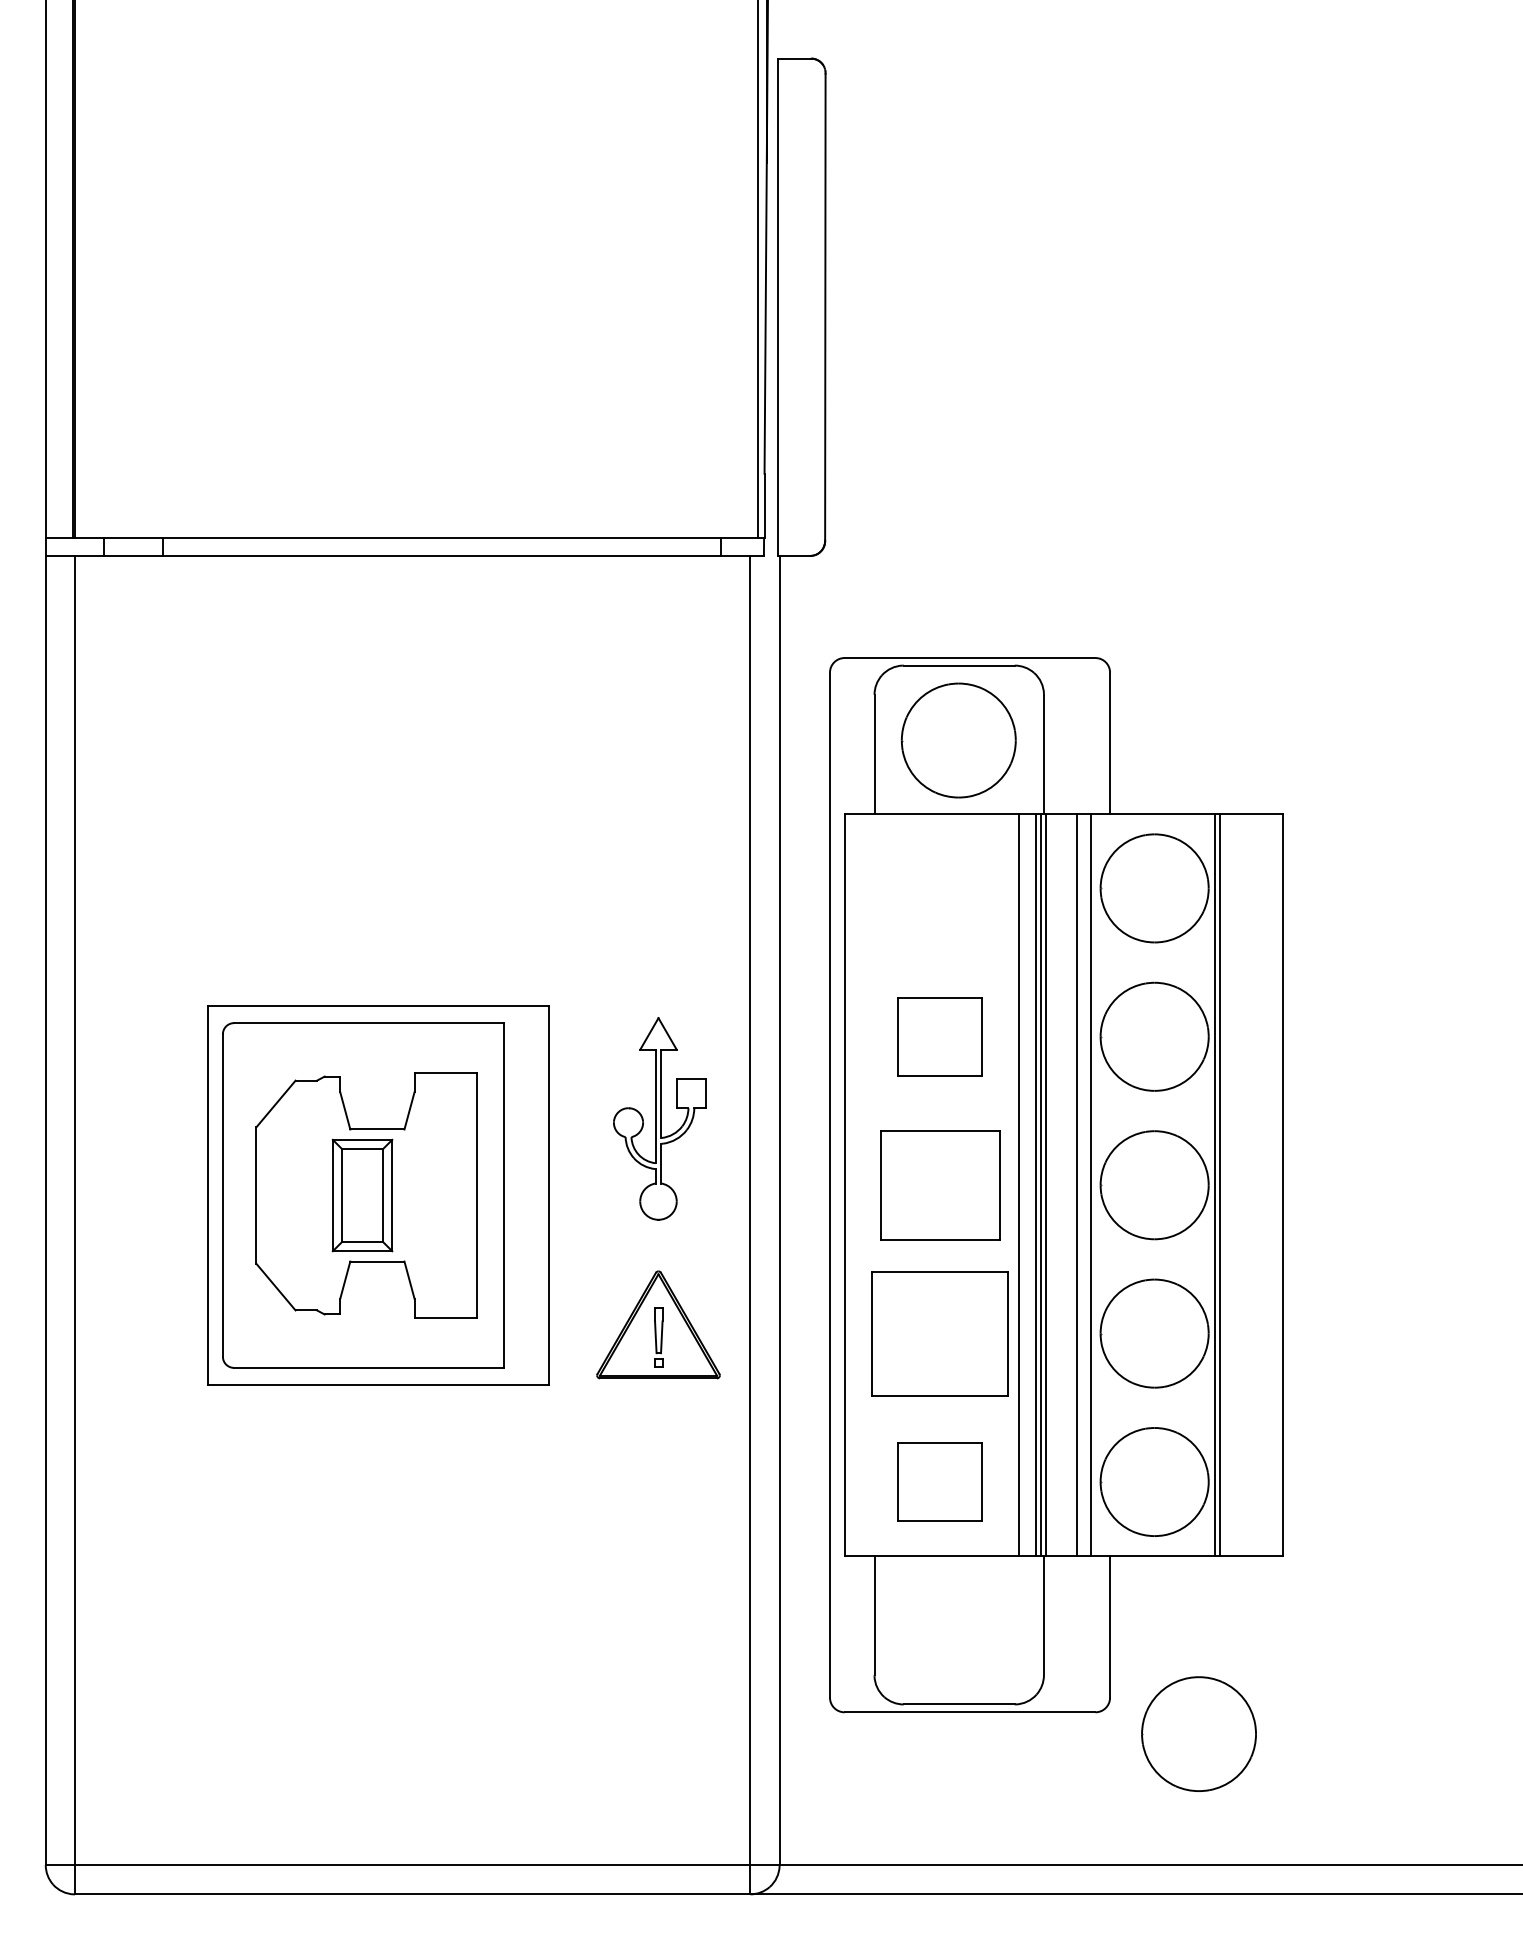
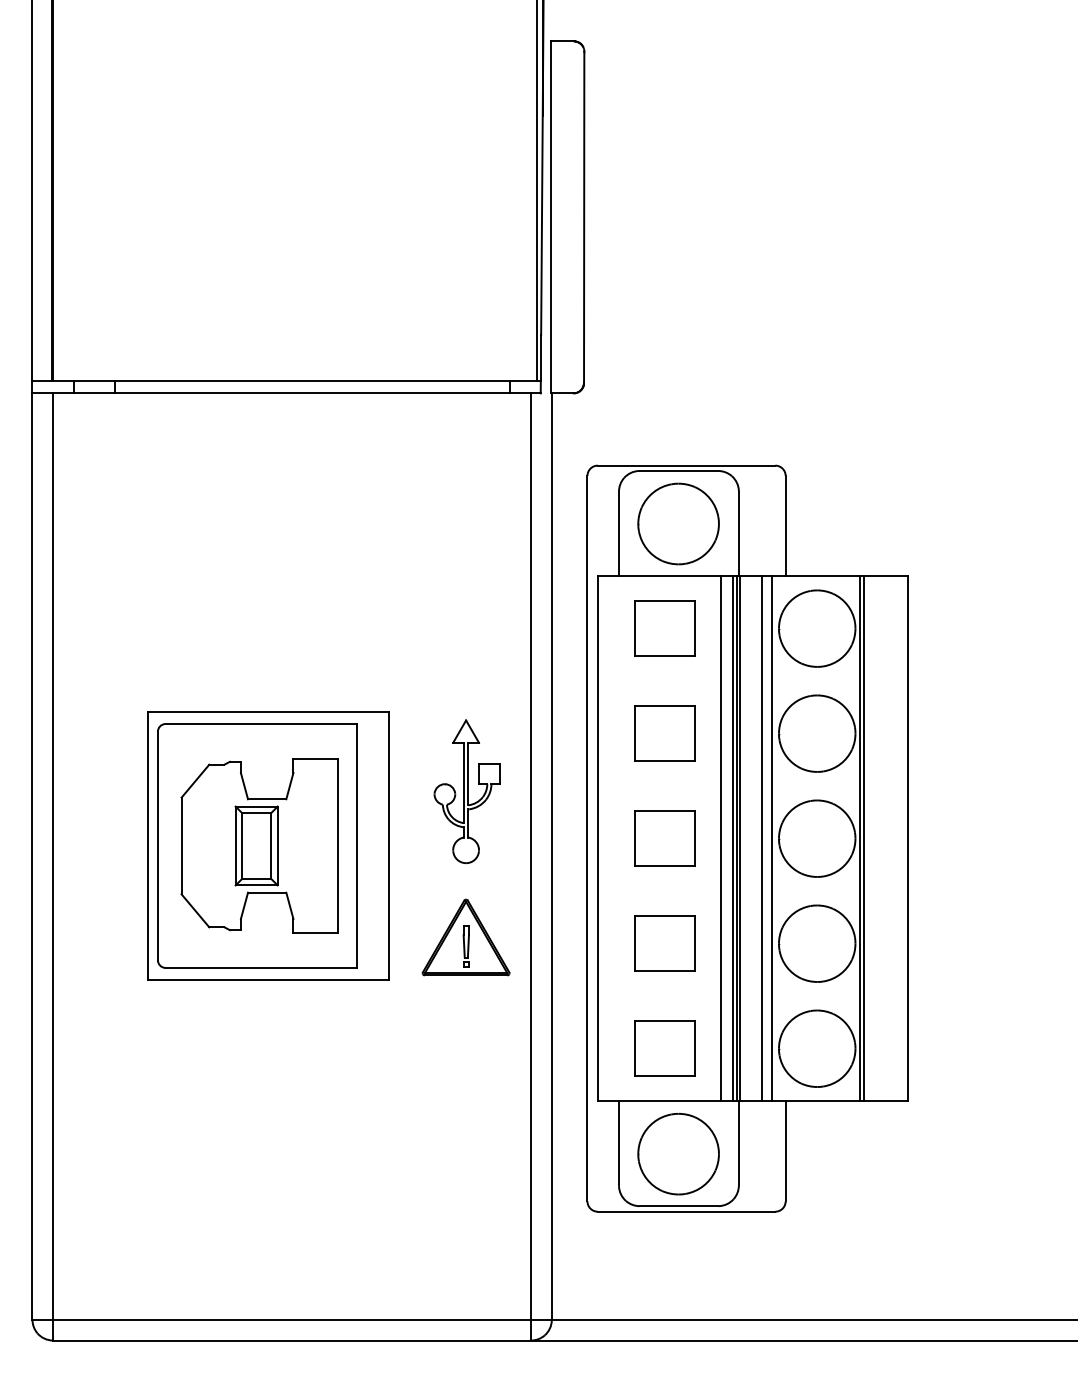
part: (938, 888) -> (664, 628), added
part: (938, 1184) -> (664, 838), size x0.71
part: (938, 1333) -> (664, 943), size x0.62
part: (1198, 1734) -> (678, 1154), moved

